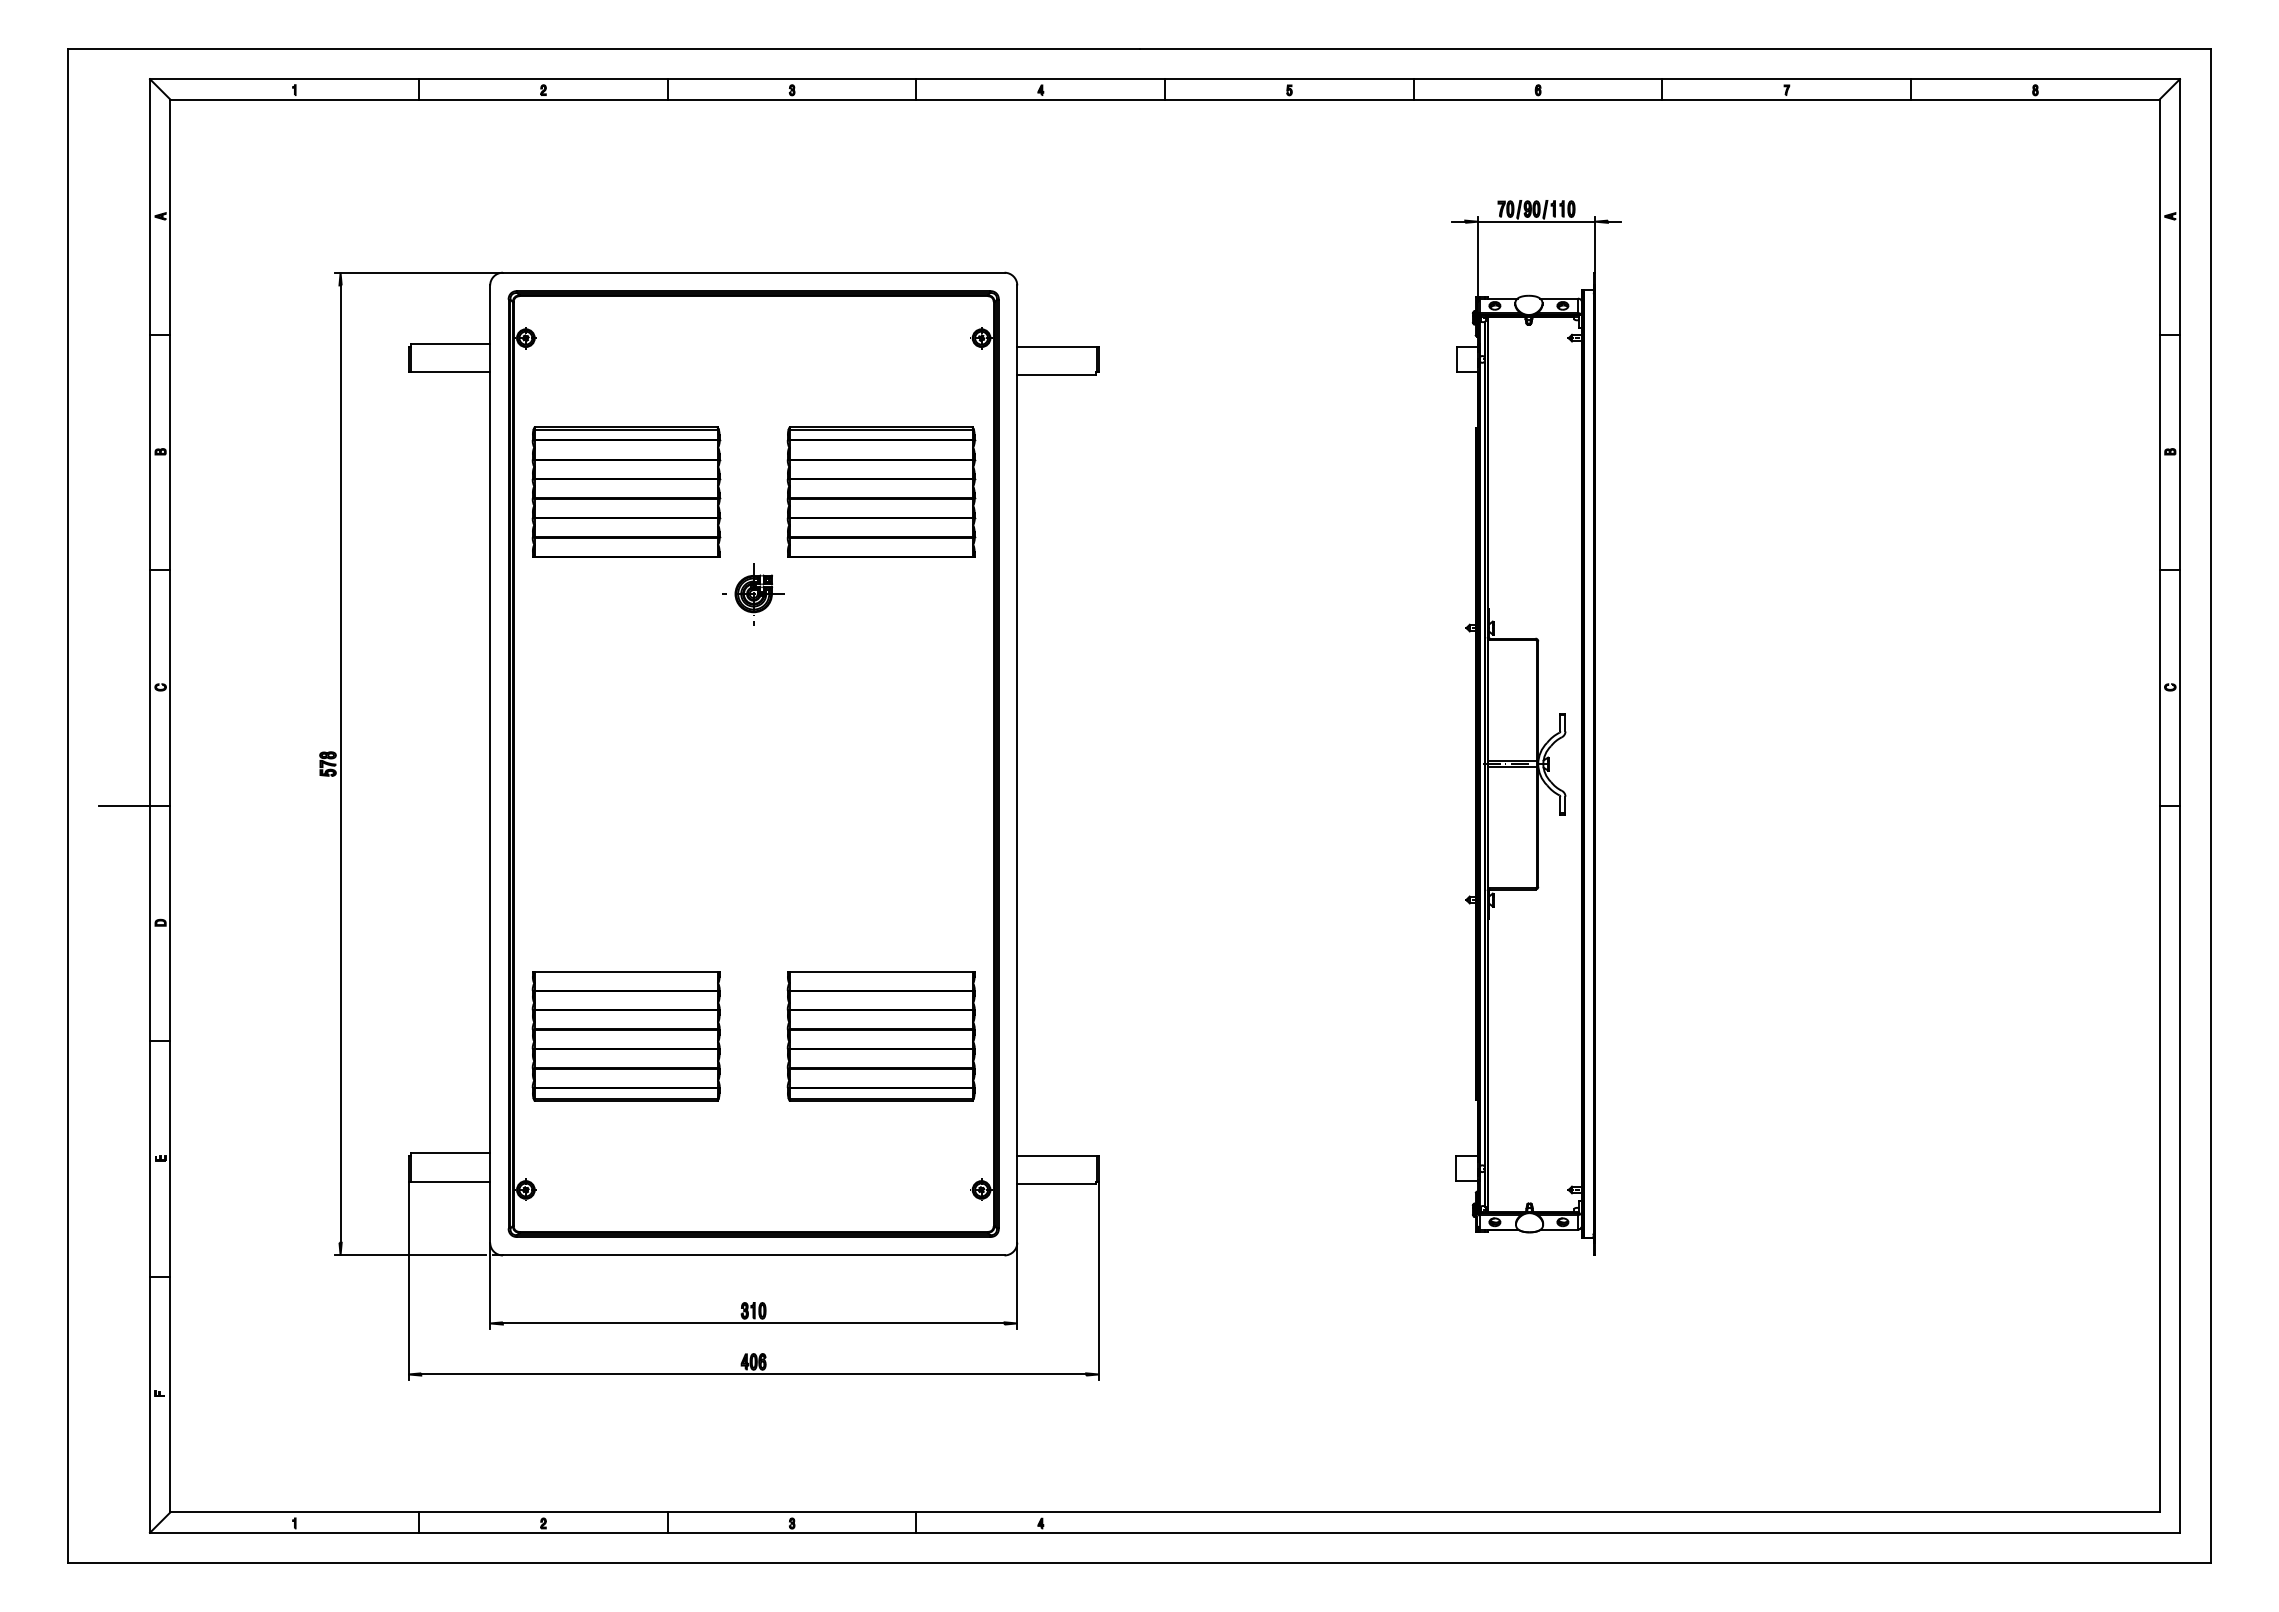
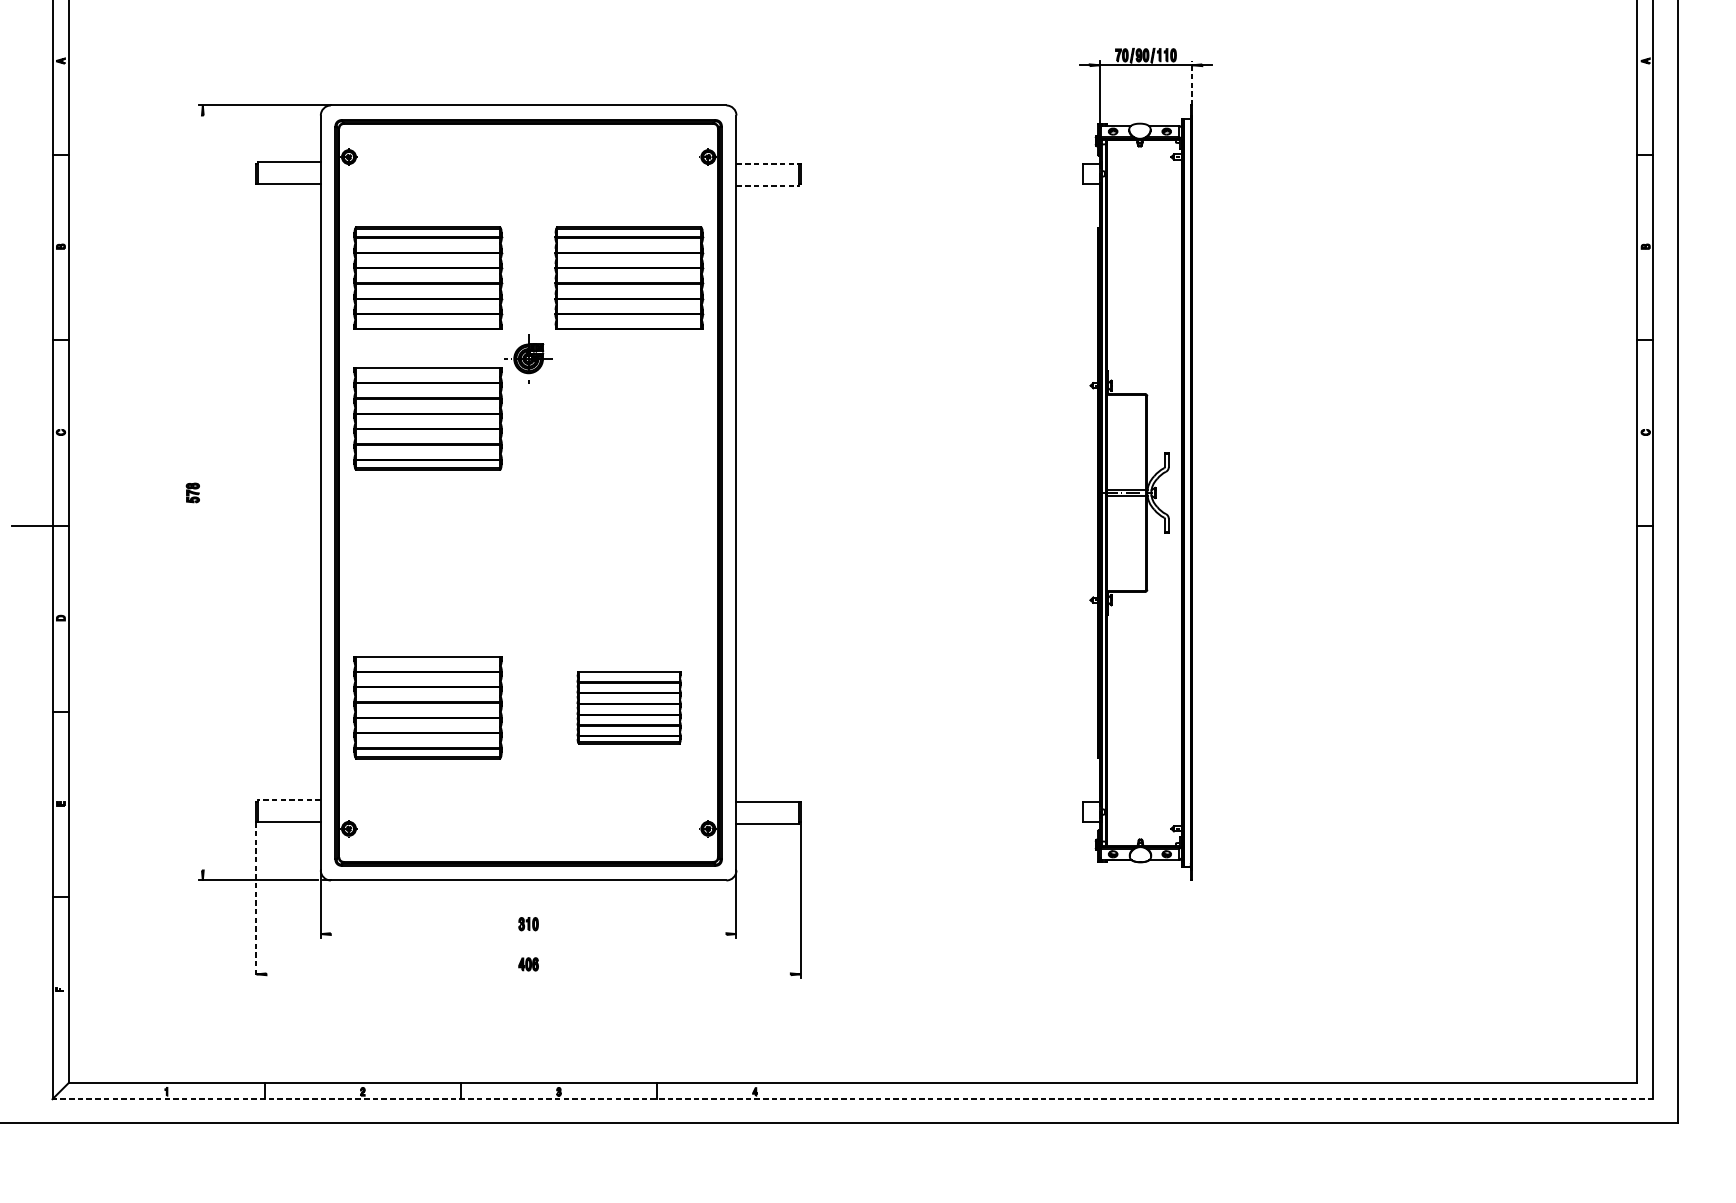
line: (1595, 244) -> (1192, 83), solid -> dashed
line: (1056, 346) -> (767, 163), solid -> dashed
line: (1056, 374) -> (767, 185), solid -> dashed
part: (625, 670) -> (427, 419), added
line: (340, 763) -> (202, 492), removed
part: (880, 1036) -> (628, 707), size x0.7
line: (450, 1153) -> (289, 800), solid -> dashed
line: (408, 1281) -> (256, 901), solid -> dashed
line: (753, 1323) -> (528, 934), removed
line: (753, 1374) -> (528, 974), removed
line: (1164, 1532) -> (852, 1098), solid -> dashed

